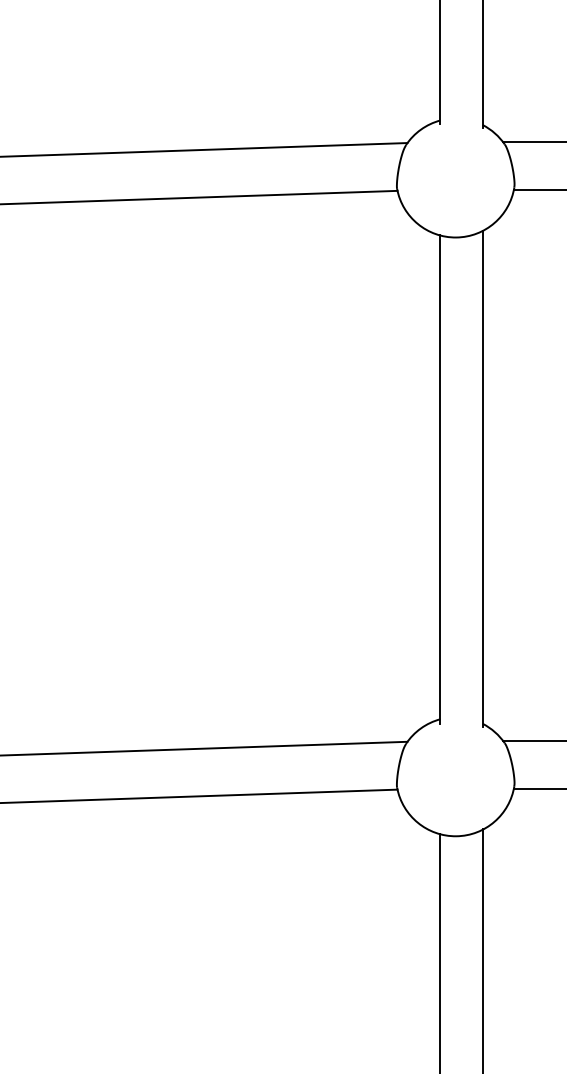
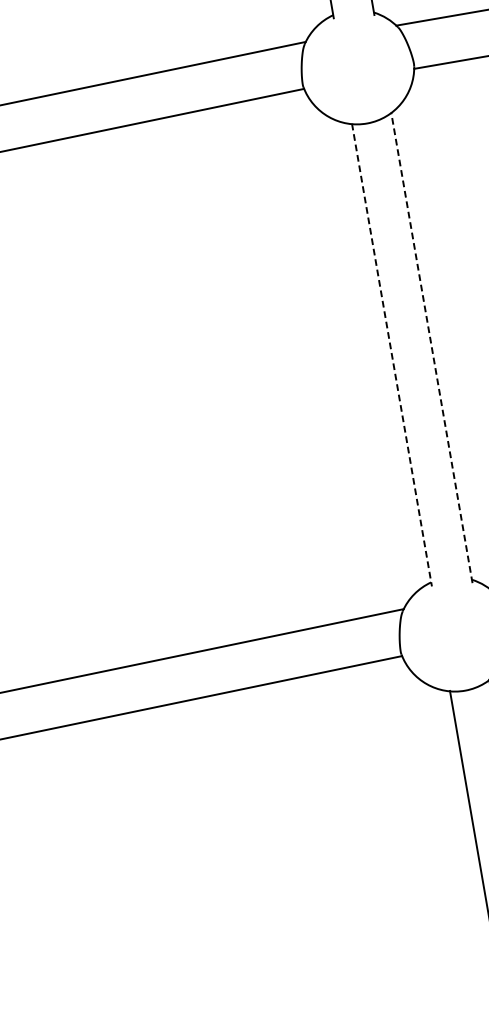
line: (482, 478) -> (431, 347), solid -> dashed
line: (440, 479) -> (392, 355), solid -> dashed

